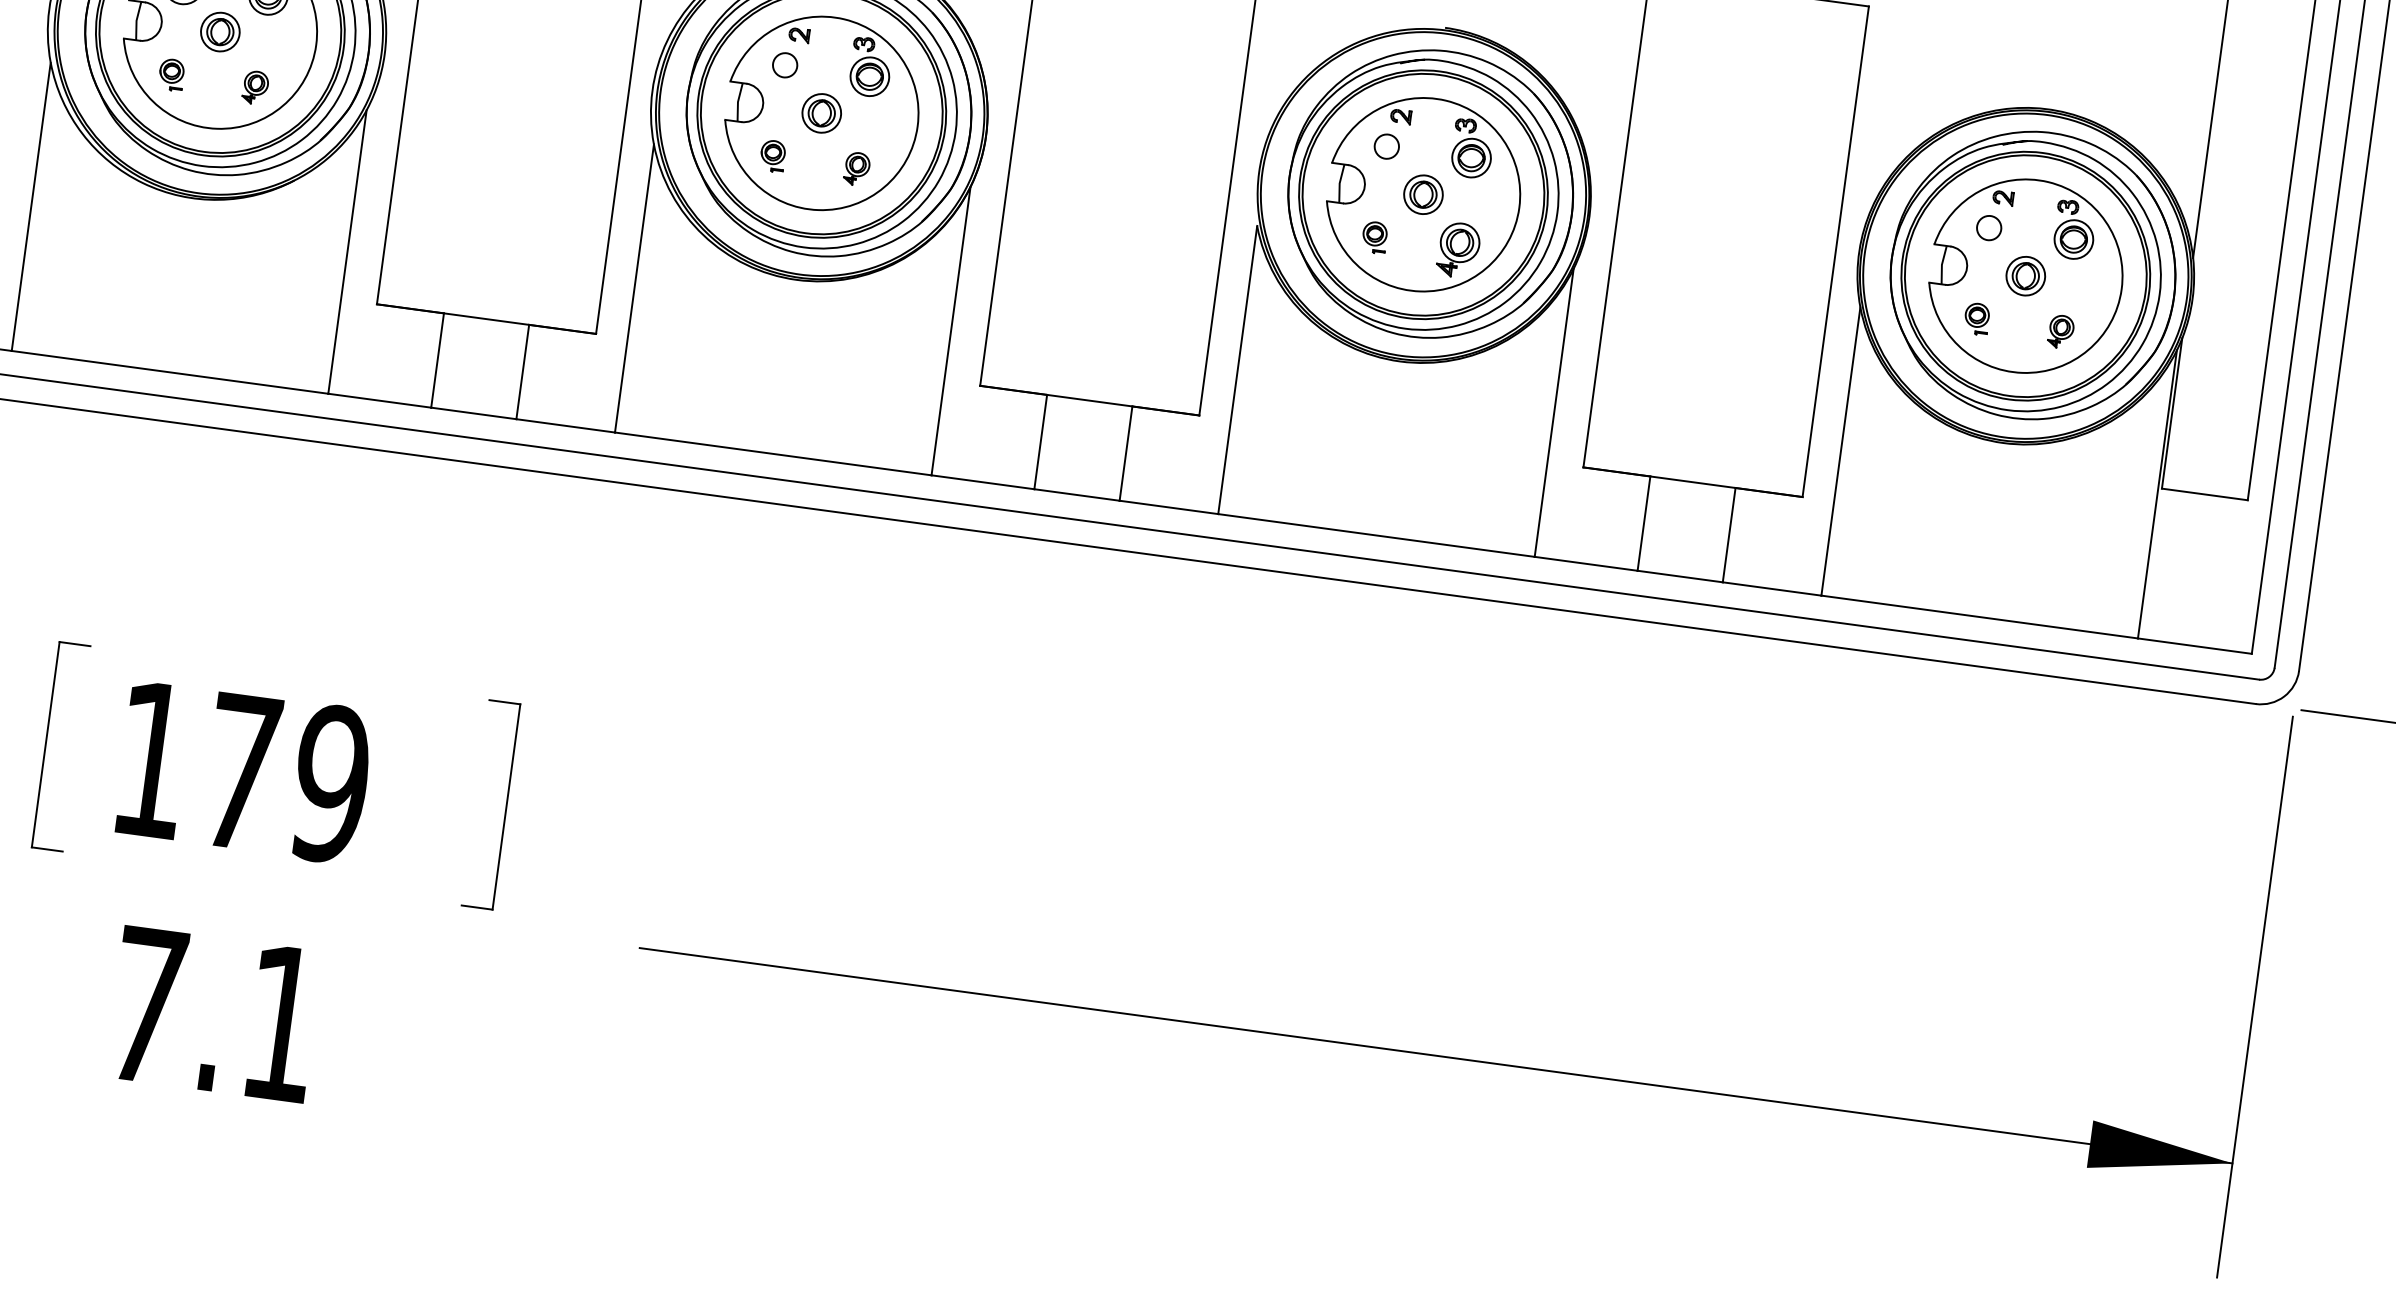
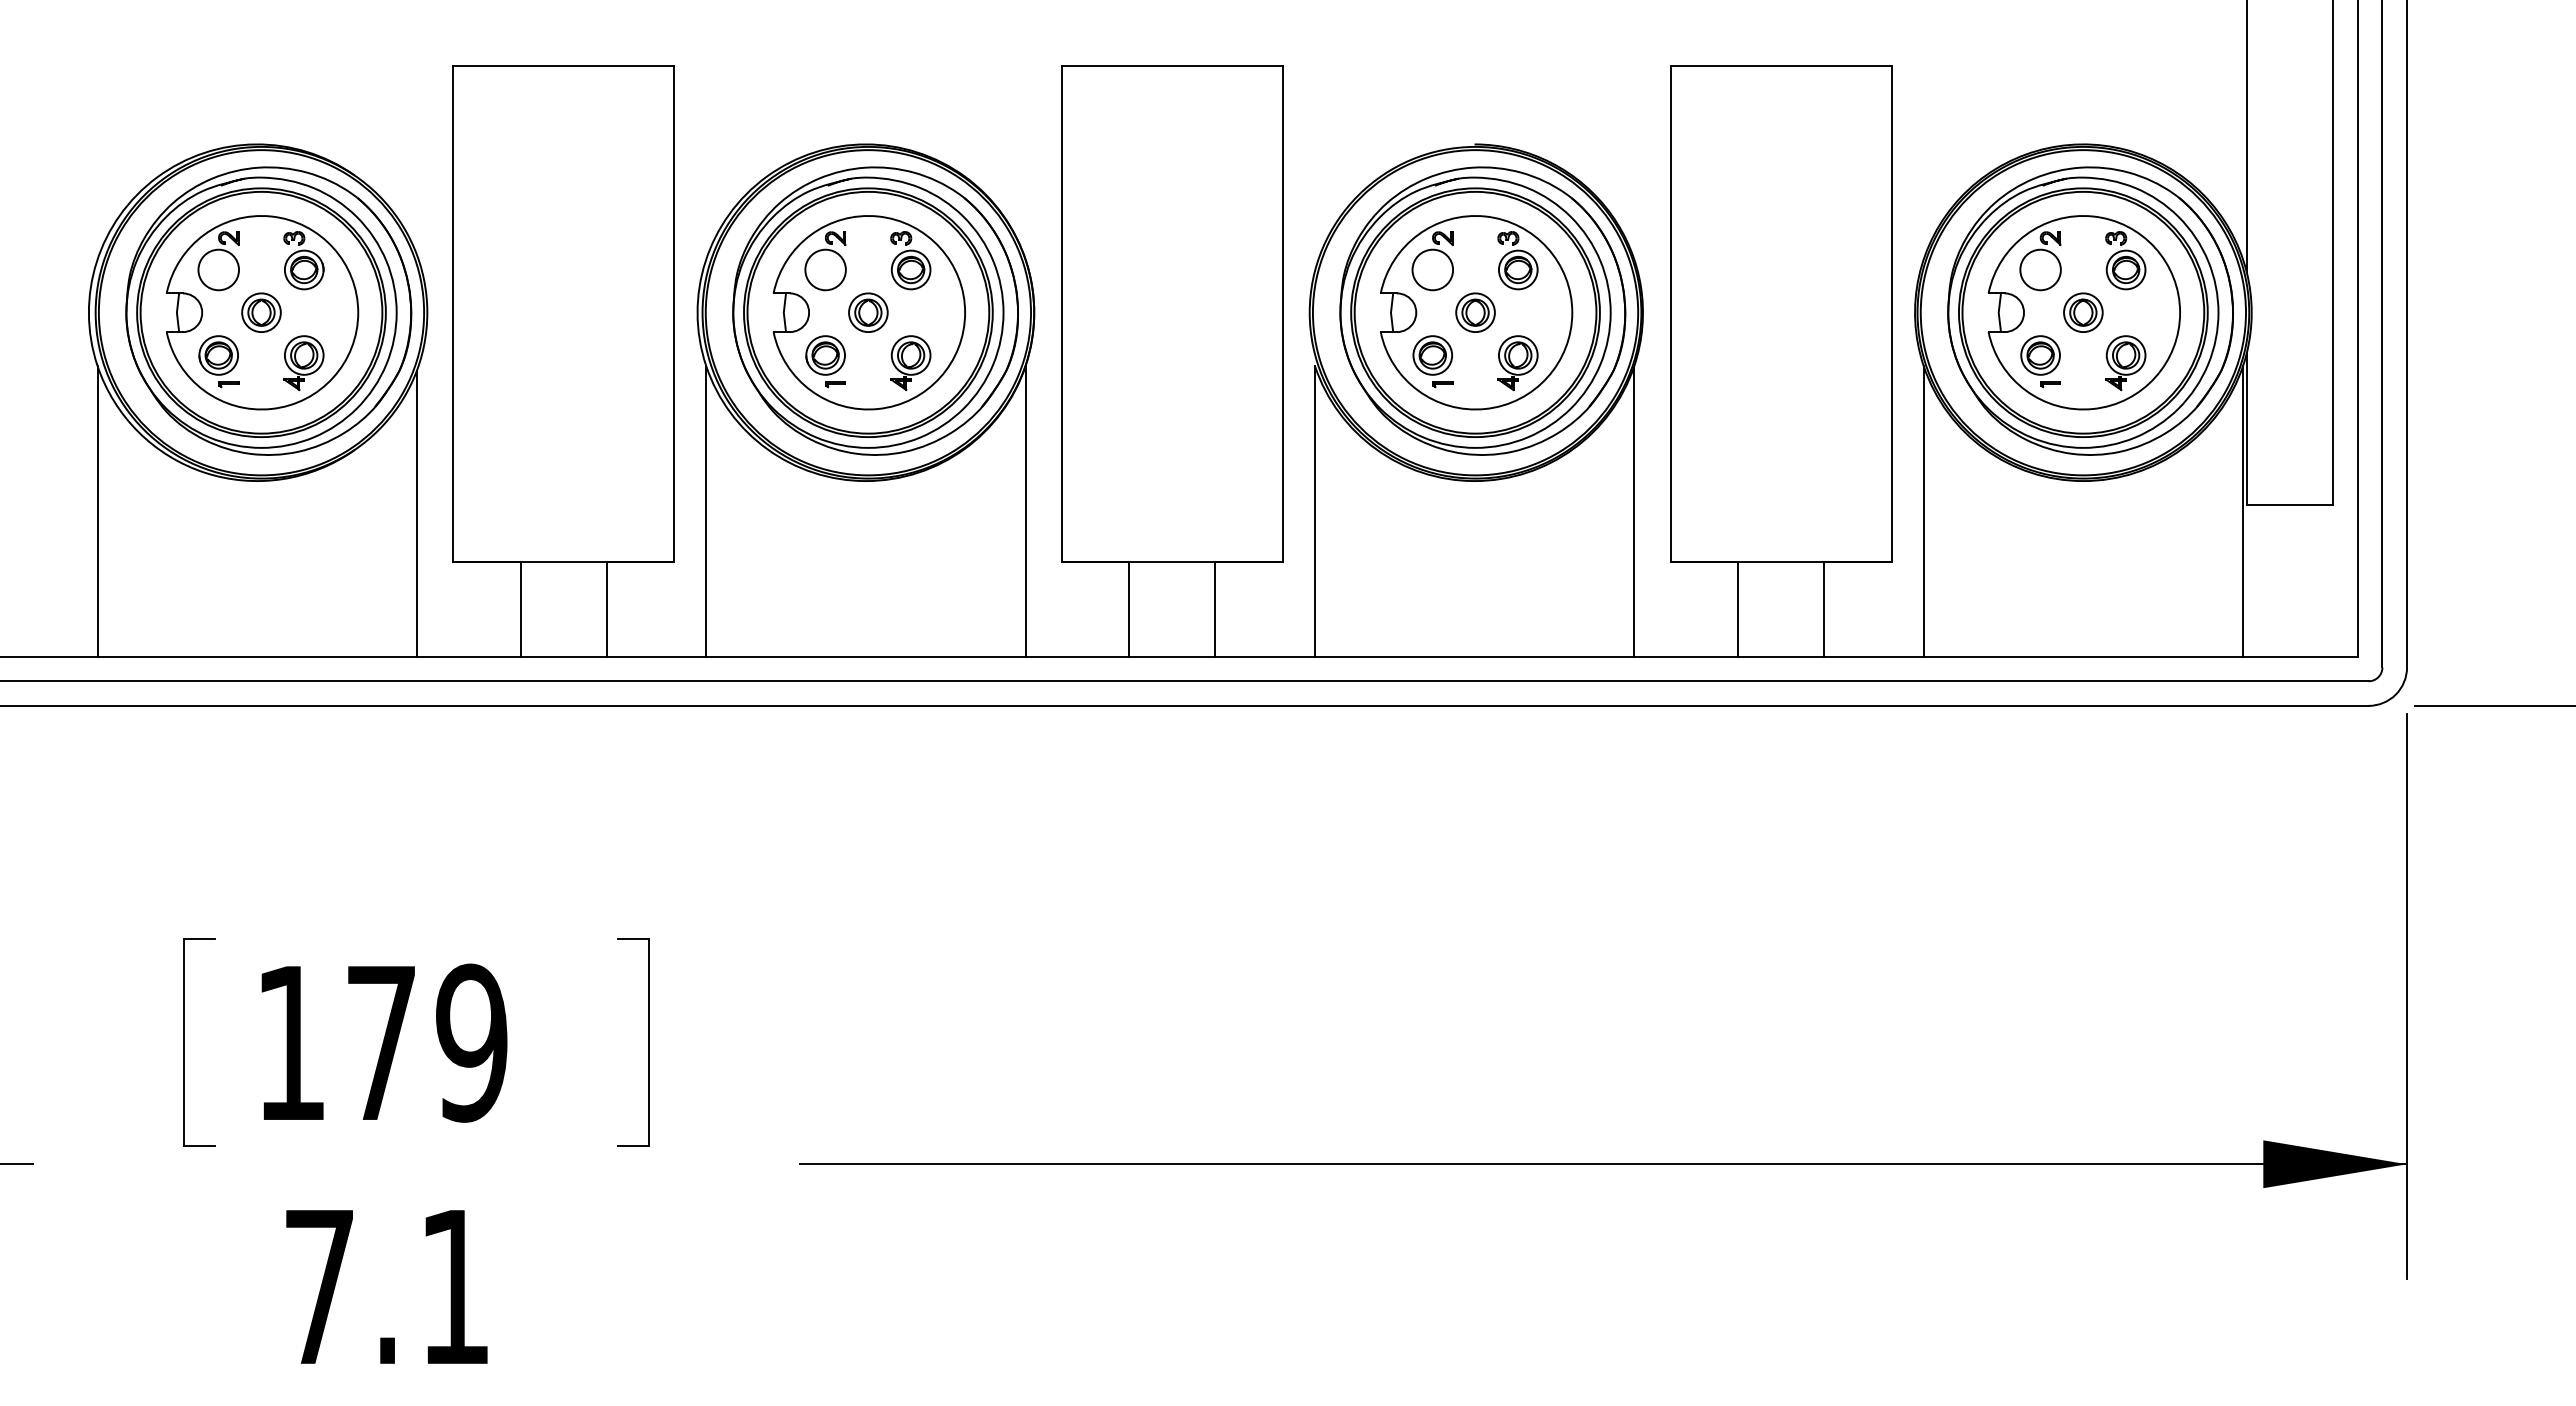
circle: (785, 64) -> (825, 269), size x1.67
part: (171, 74) -> (218, 361), size x1.67
part: (255, 88) -> (303, 363), size x1.67
circle: (1386, 146) -> (1432, 269), size x1.67
part: (772, 155) -> (825, 361), size x1.67
part: (856, 169) -> (910, 363), size x1.67
circle: (1989, 227) -> (2040, 269), size x1.67
part: (1374, 237) -> (1432, 361), size x1.67
part: (1976, 318) -> (2040, 361), size x1.67
part: (2060, 332) -> (2125, 363), size x1.67

